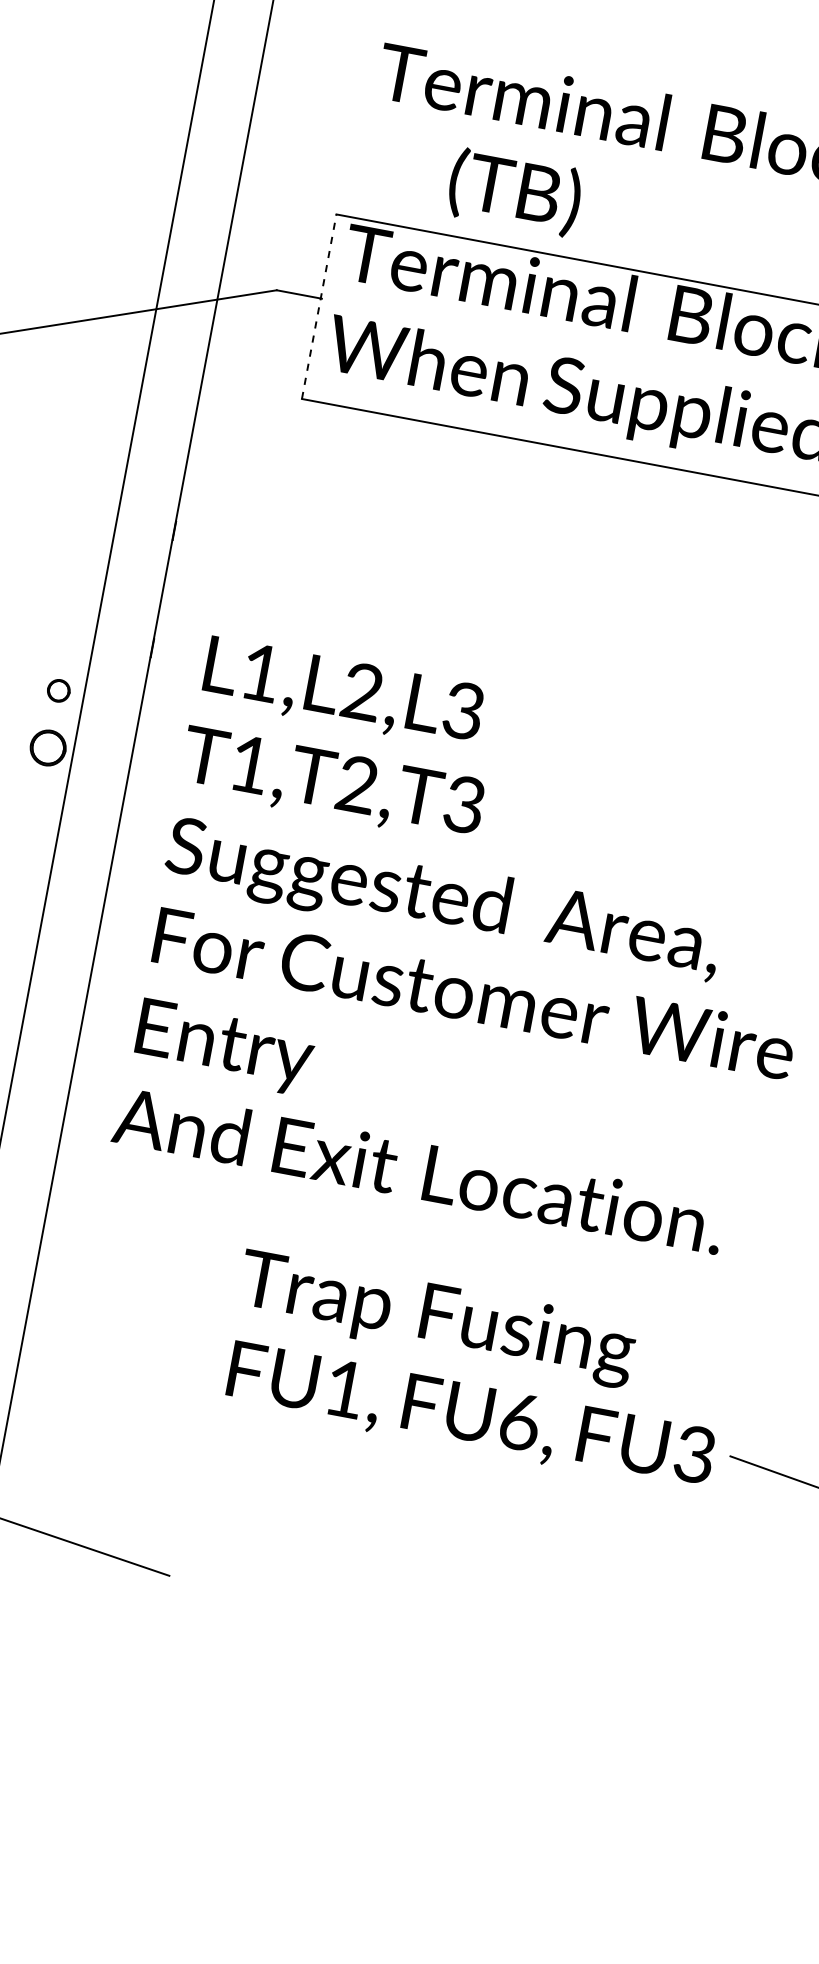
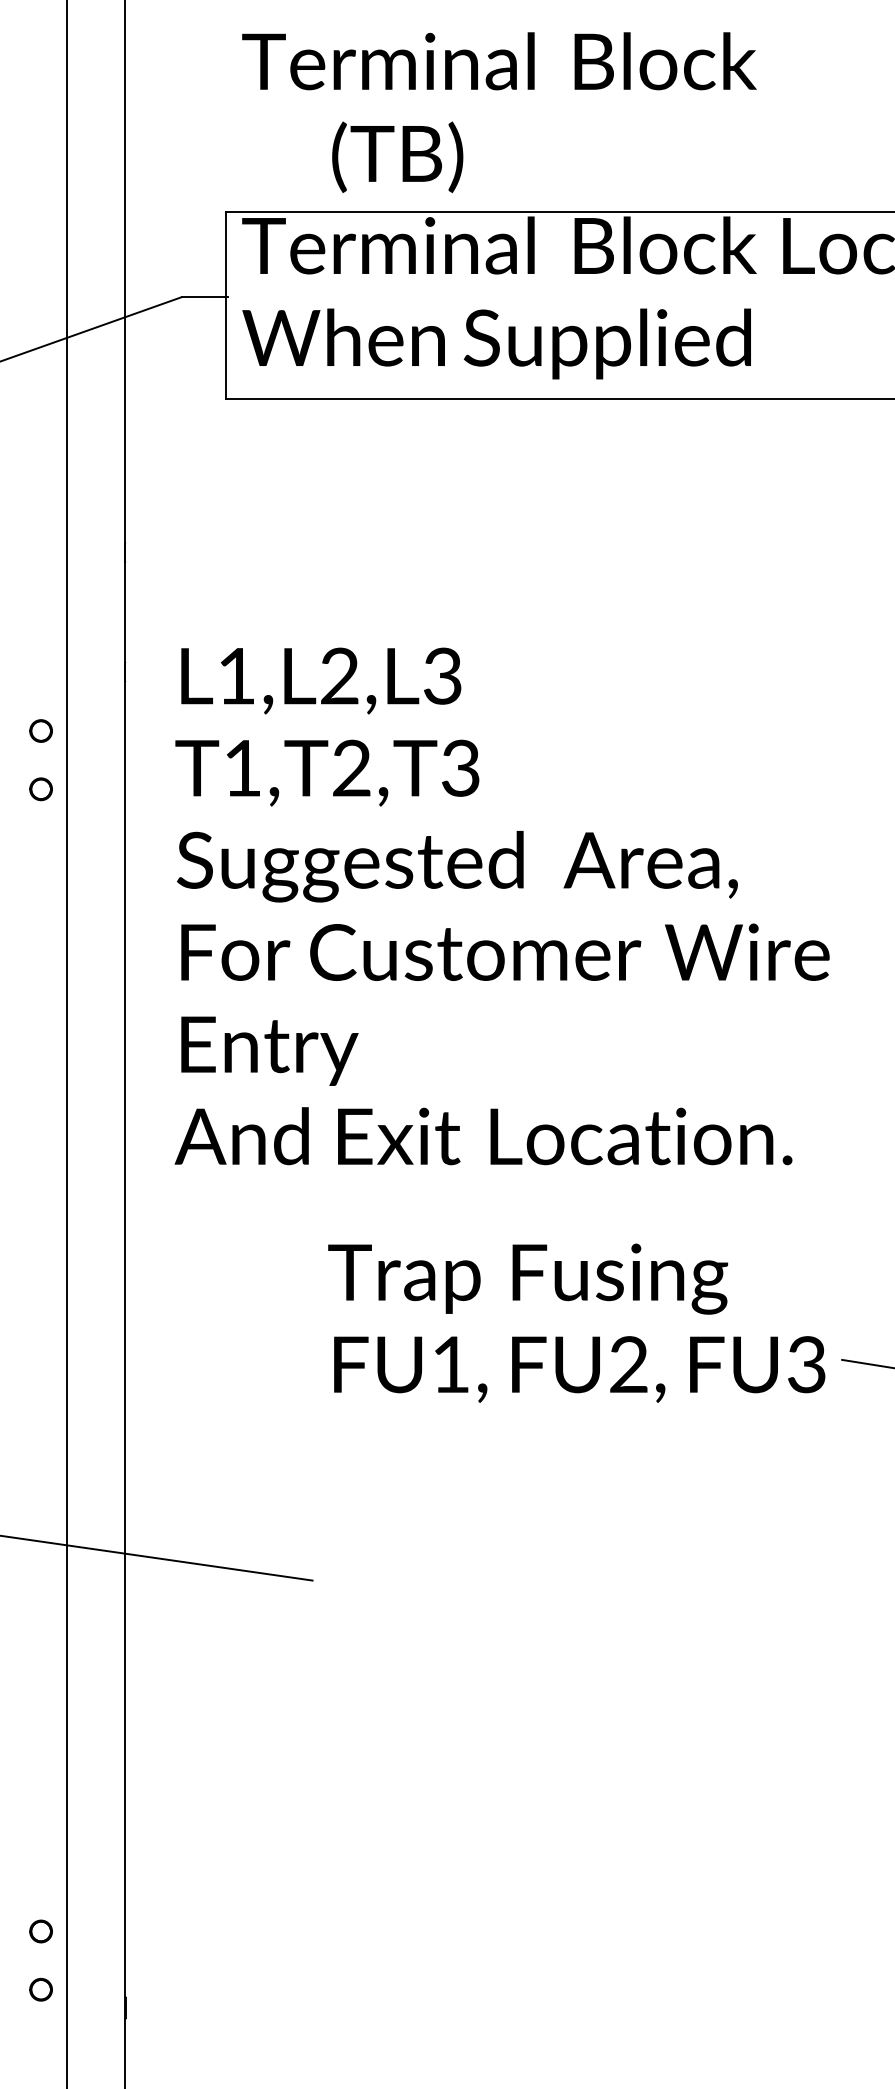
line: (319, 306) -> (226, 305), dashed -> solid
part: (47, 748) -> (40, 789), size x0.62
text: (520, 1421) -> (629, 1364), FU6, -> FU2,

